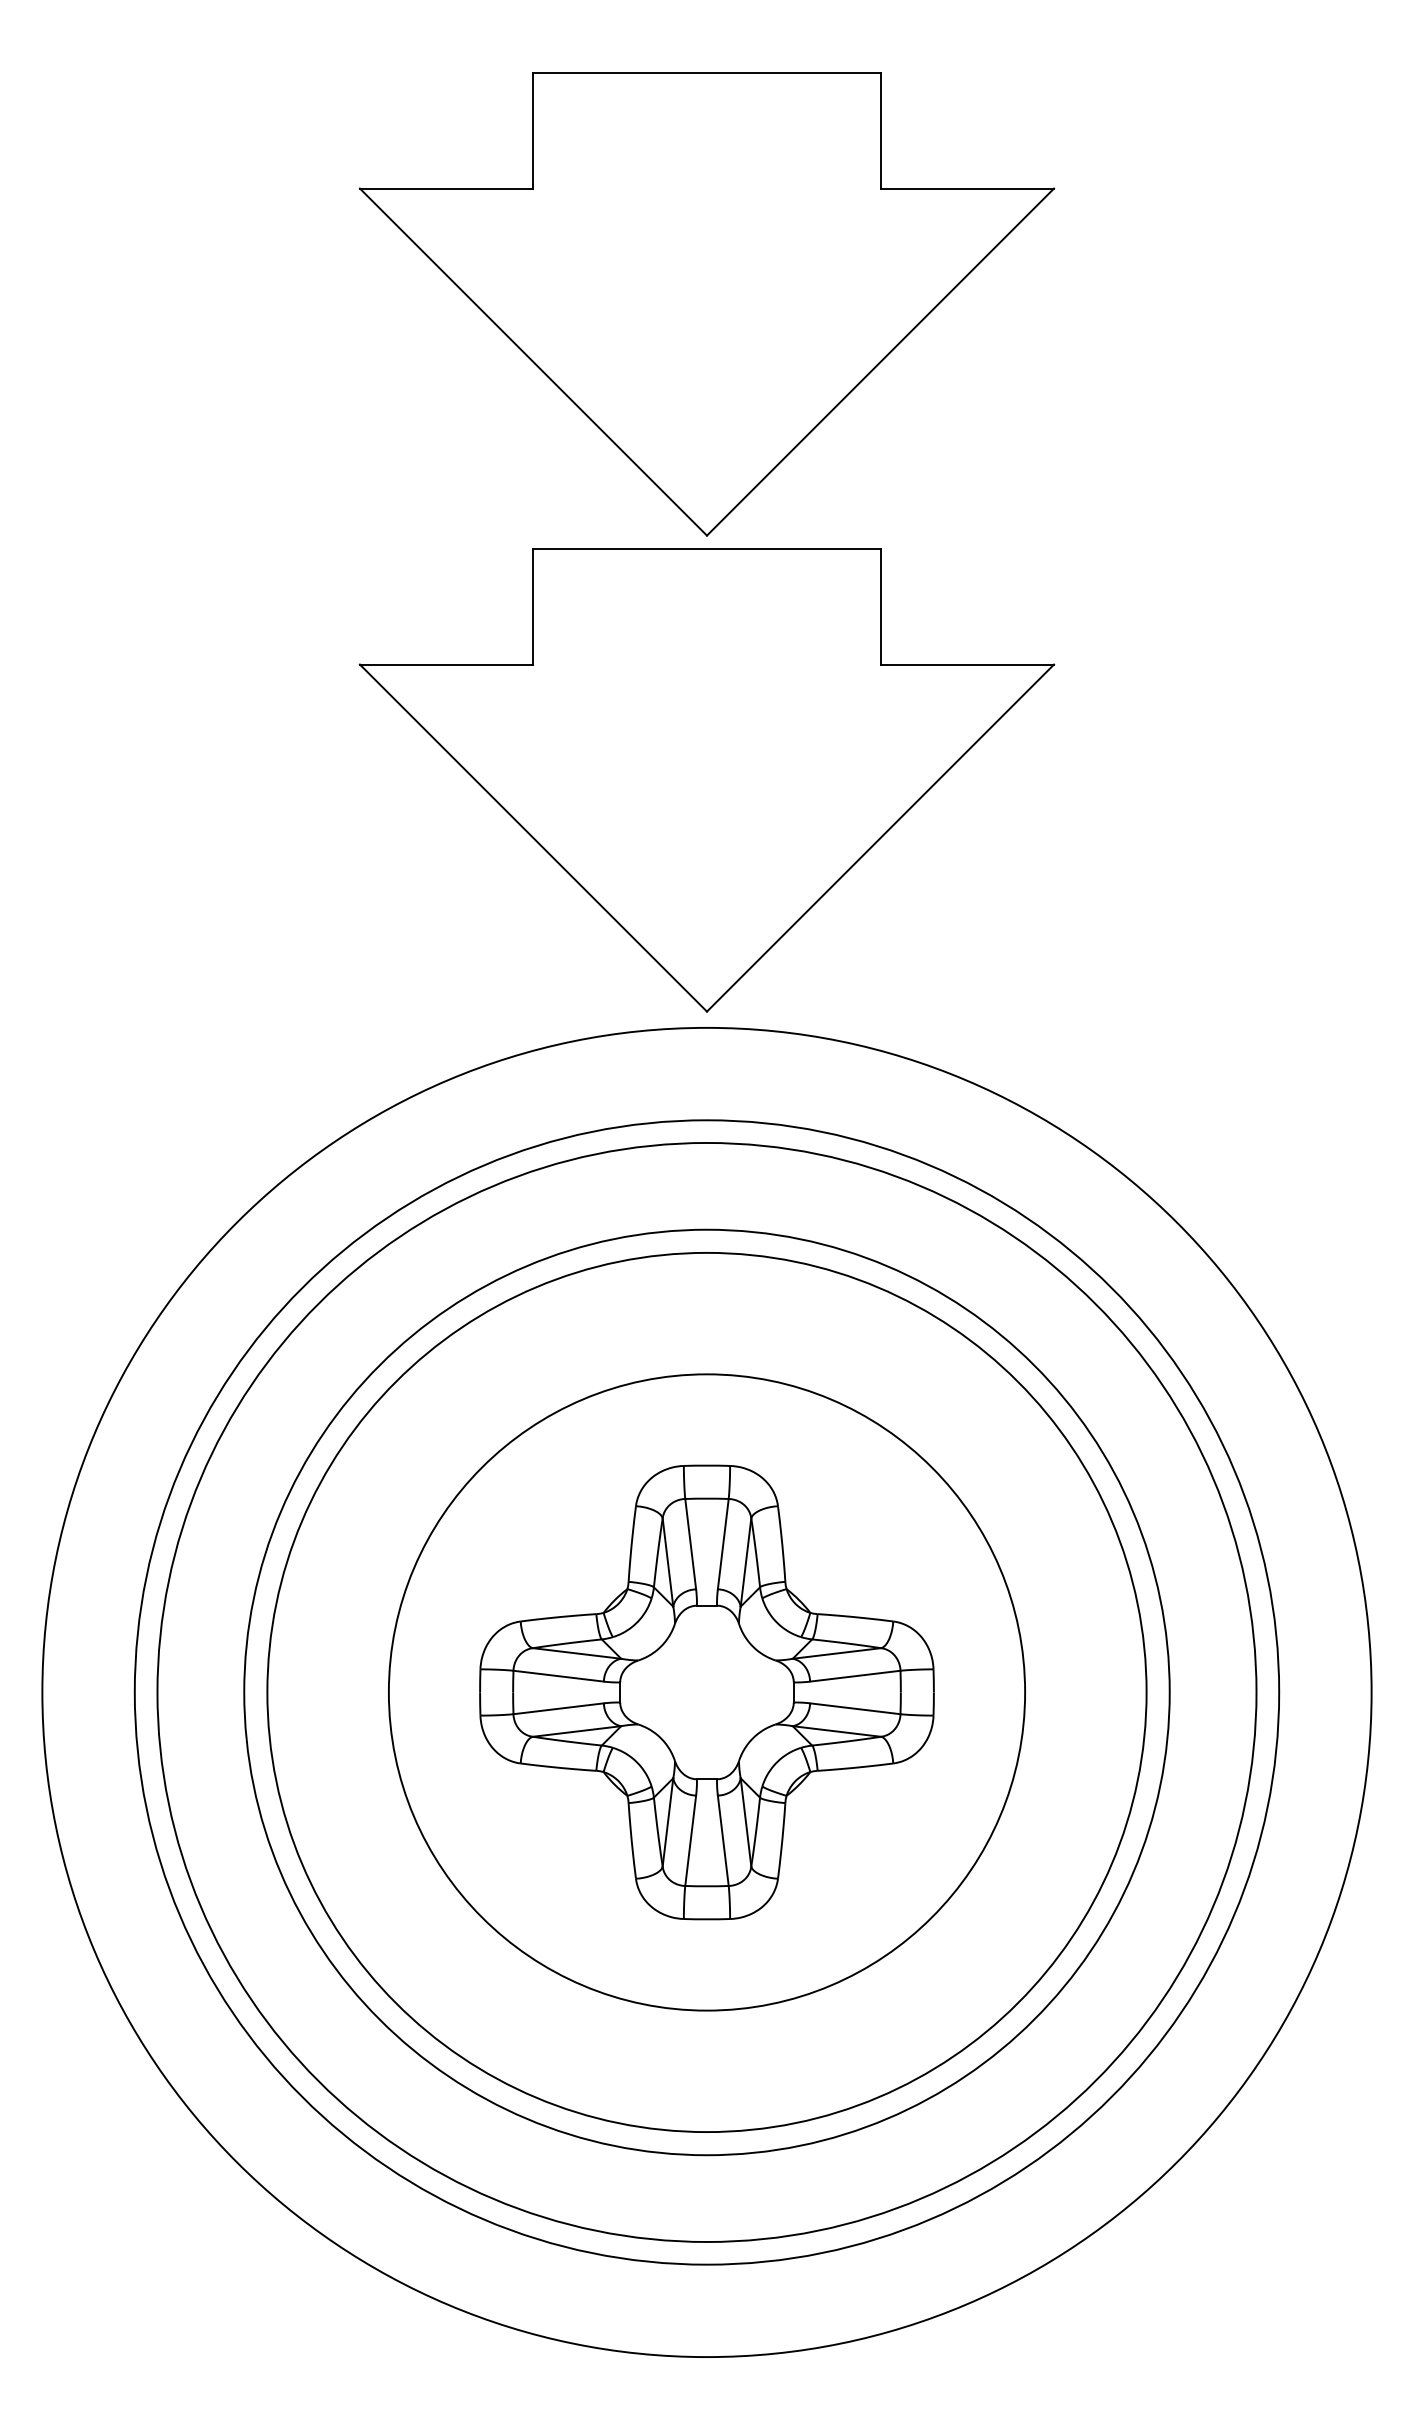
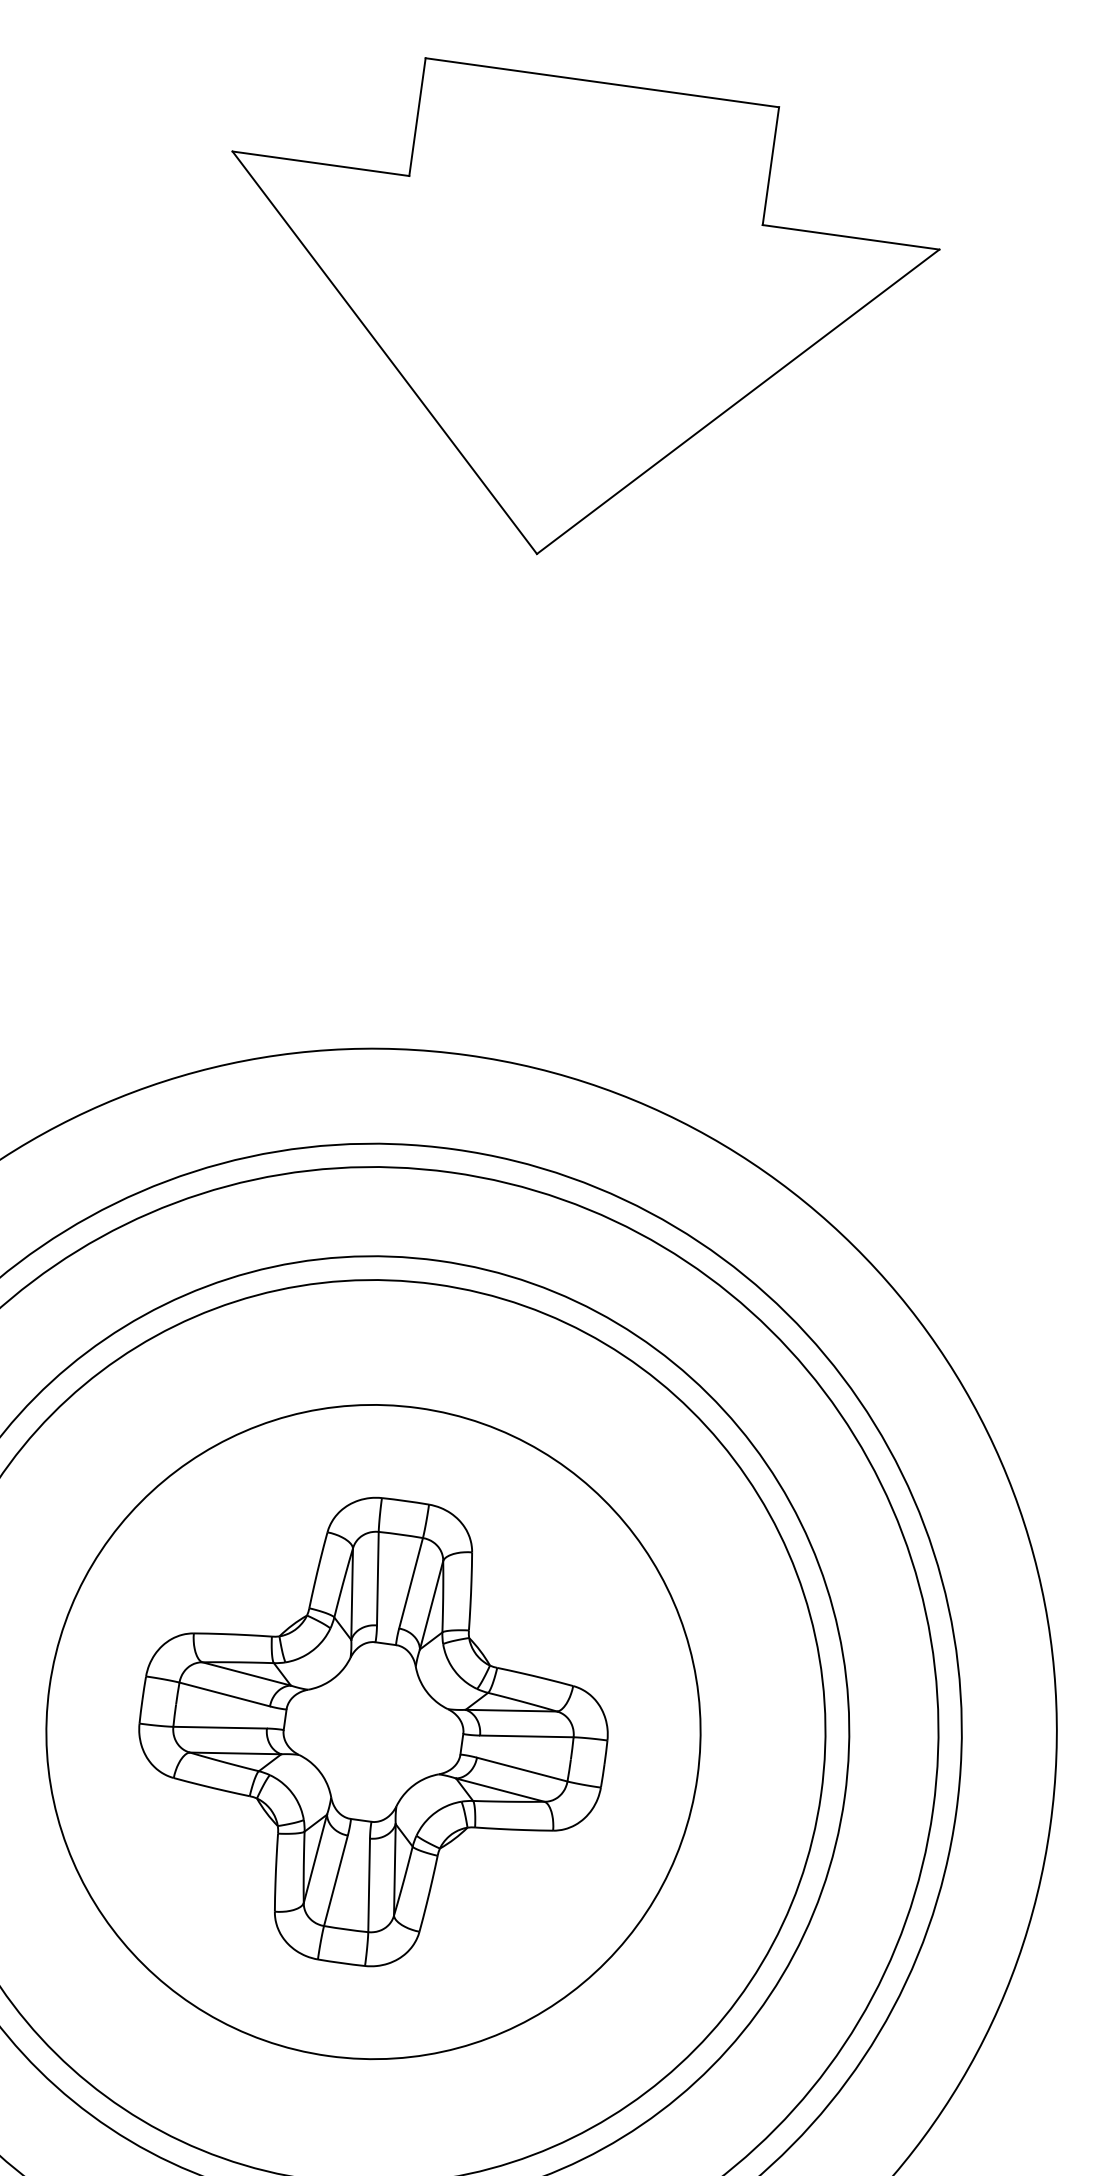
part: (706, 780) -> (501, 803), removed

